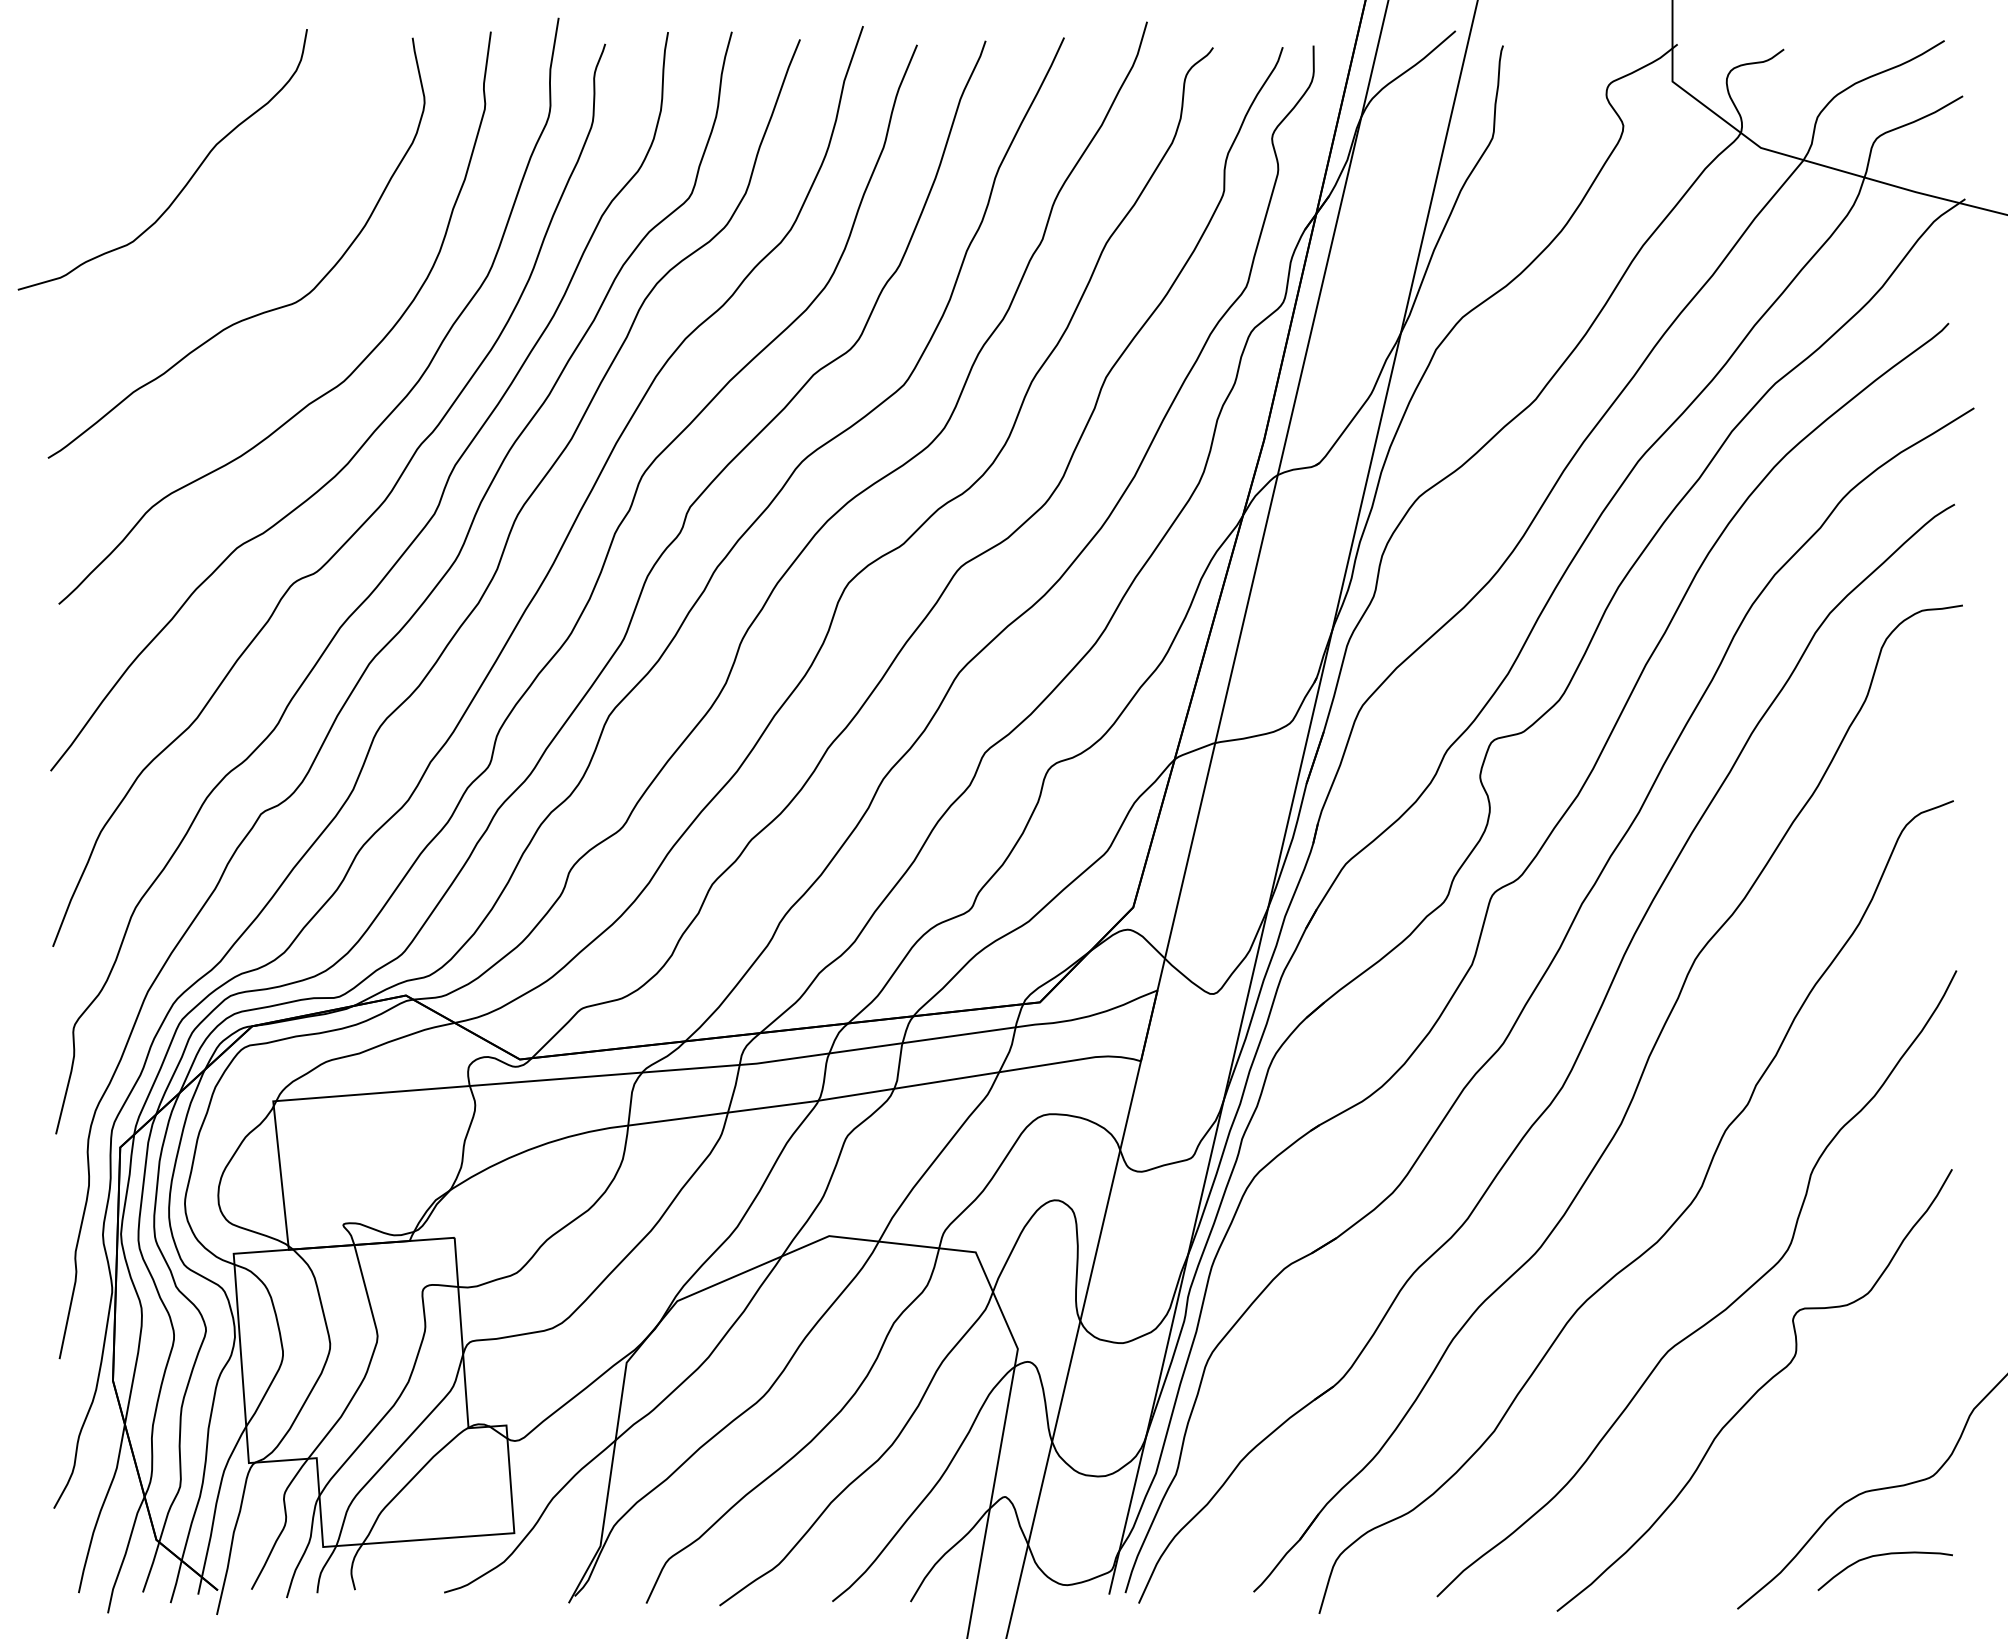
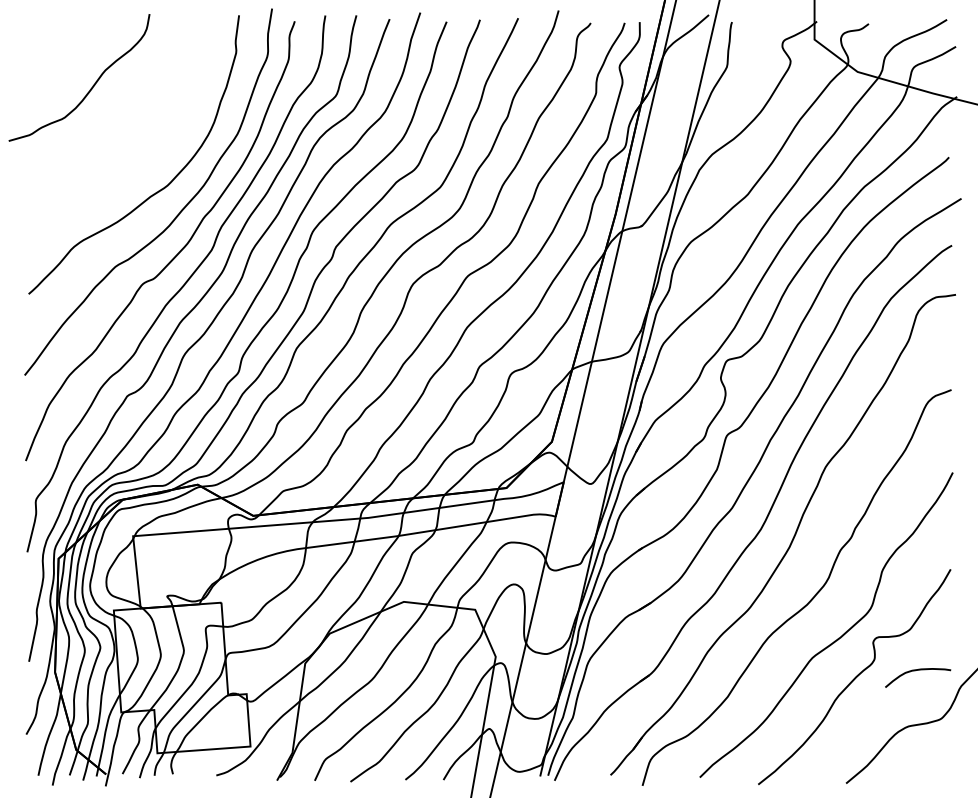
curve: (261, 311) -> (127, 151), removed
curve: (1879, 1557) -> (915, 671), moved

